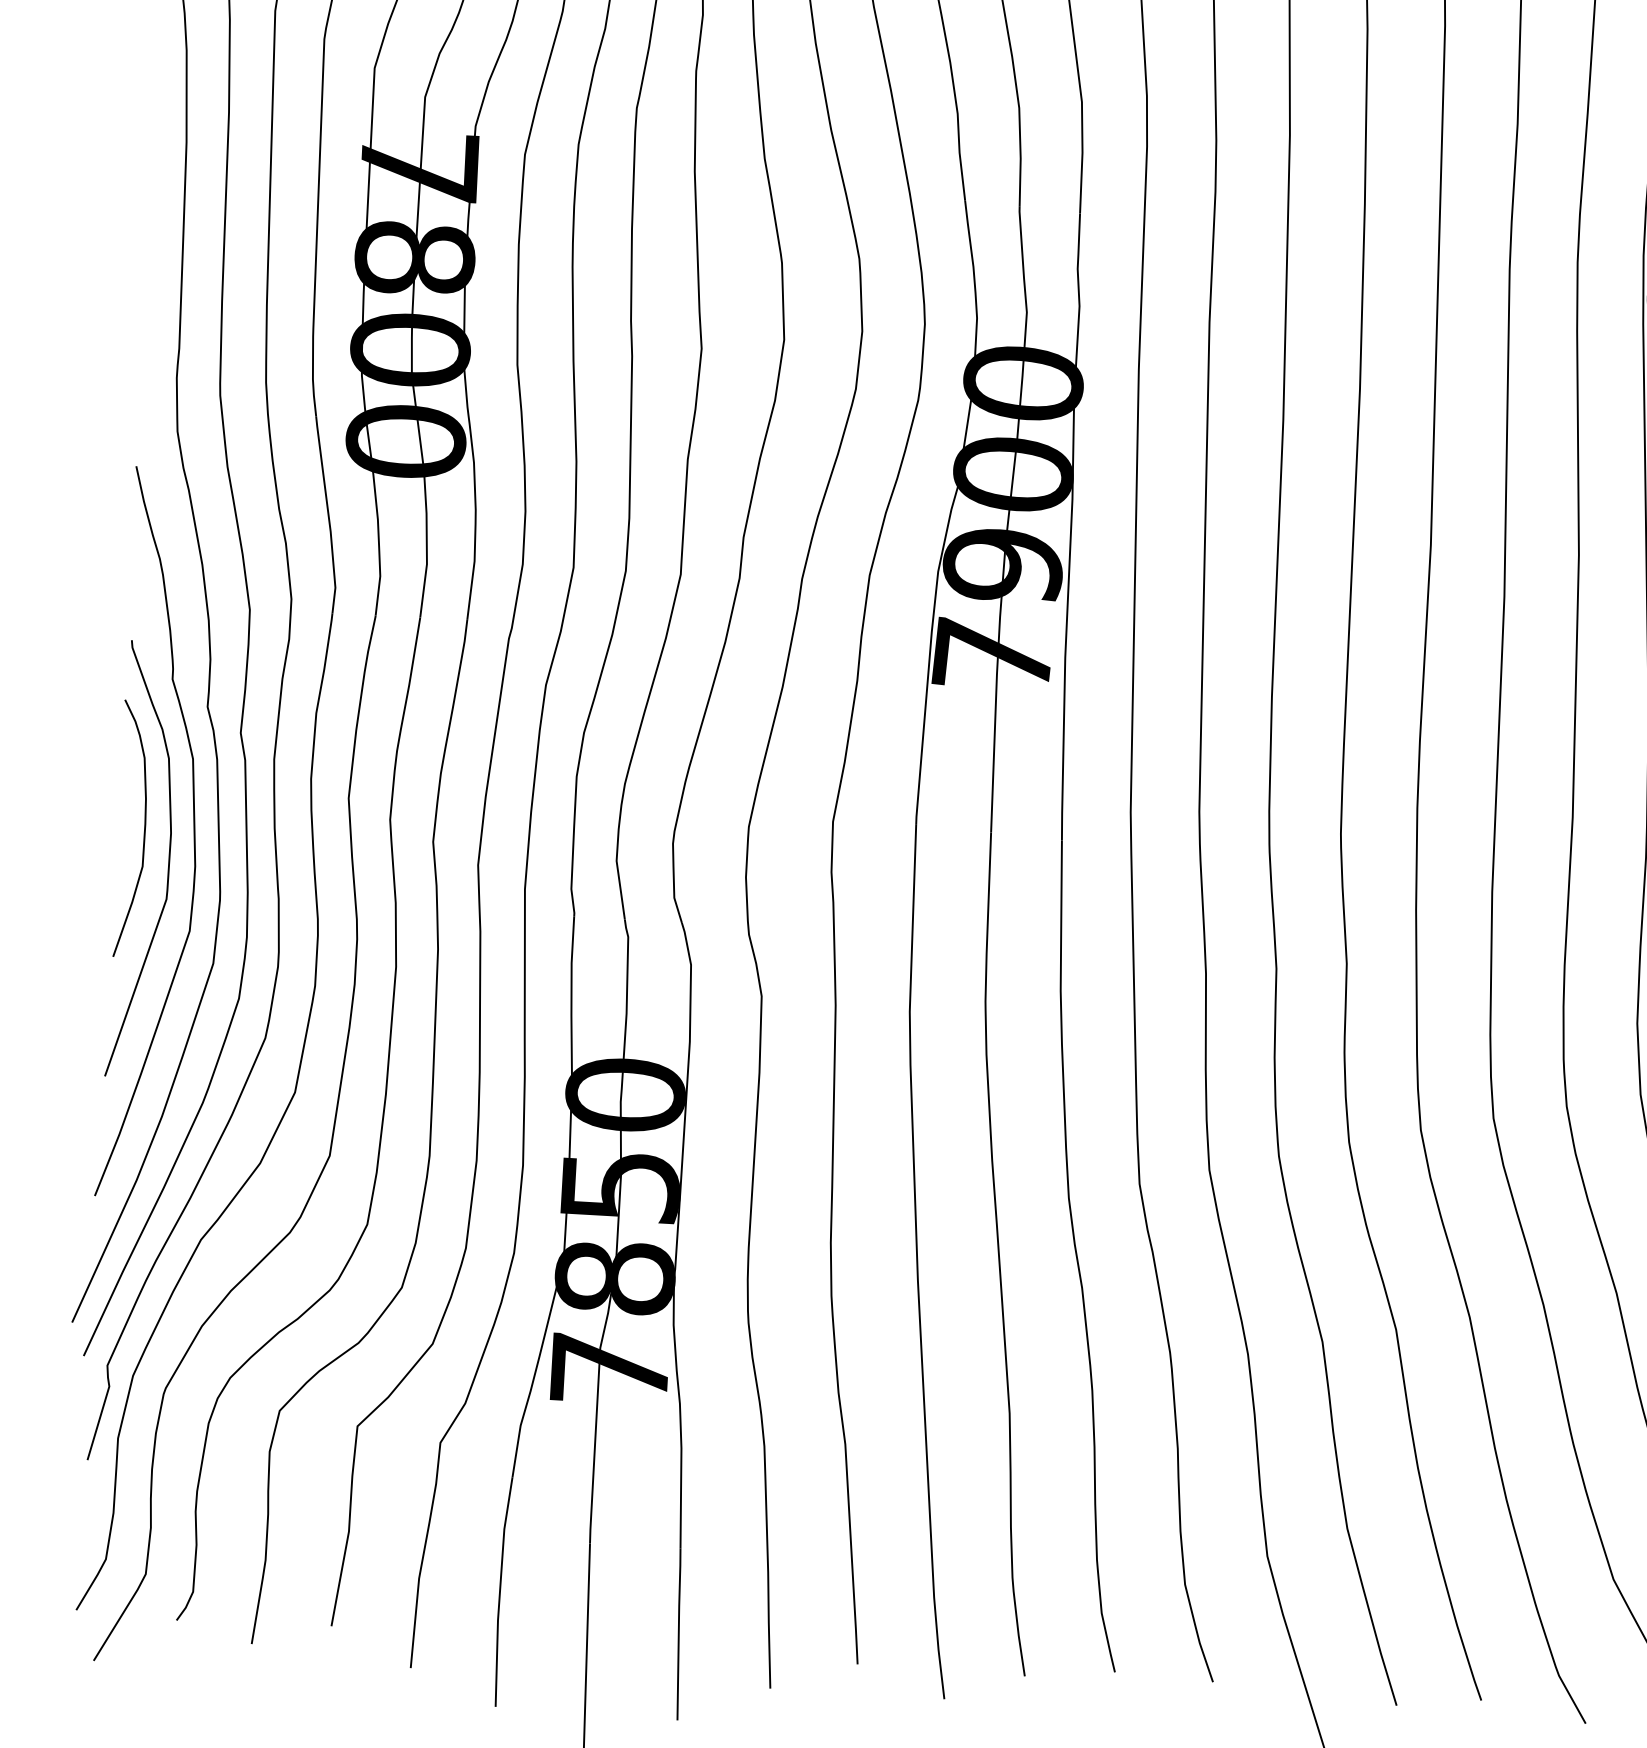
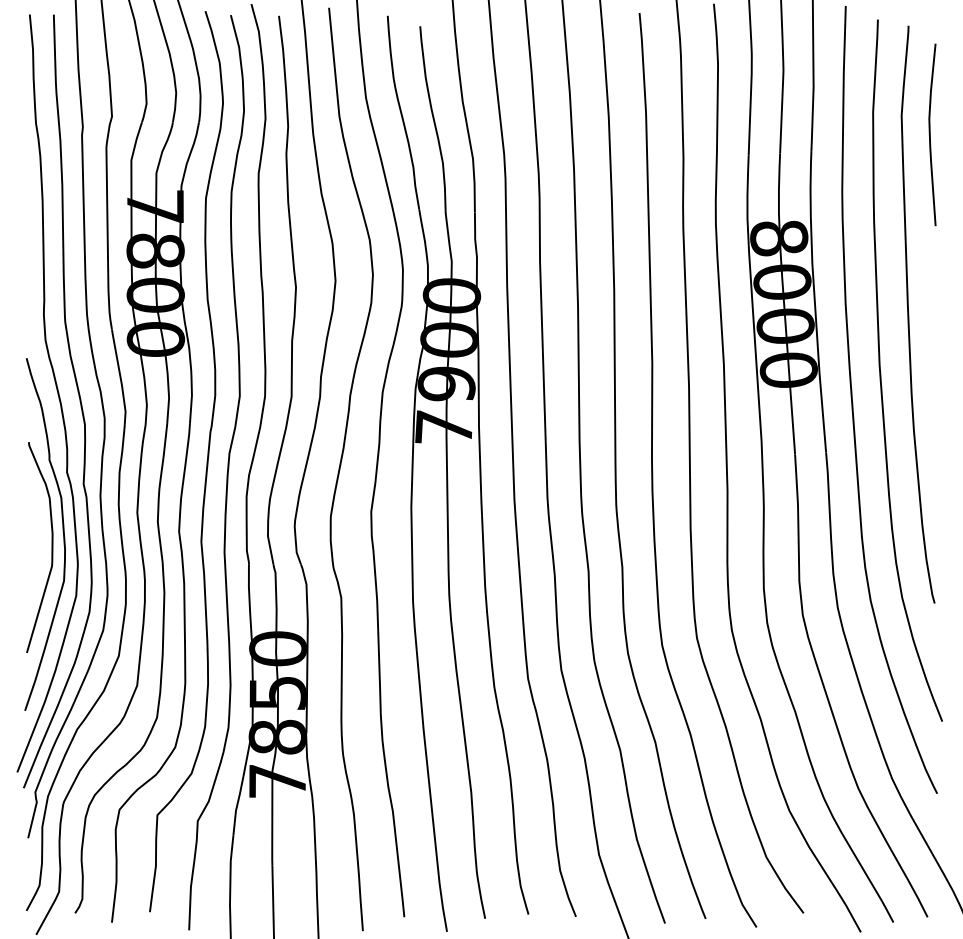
curve: (144, 828) -> (39, 532), removed

